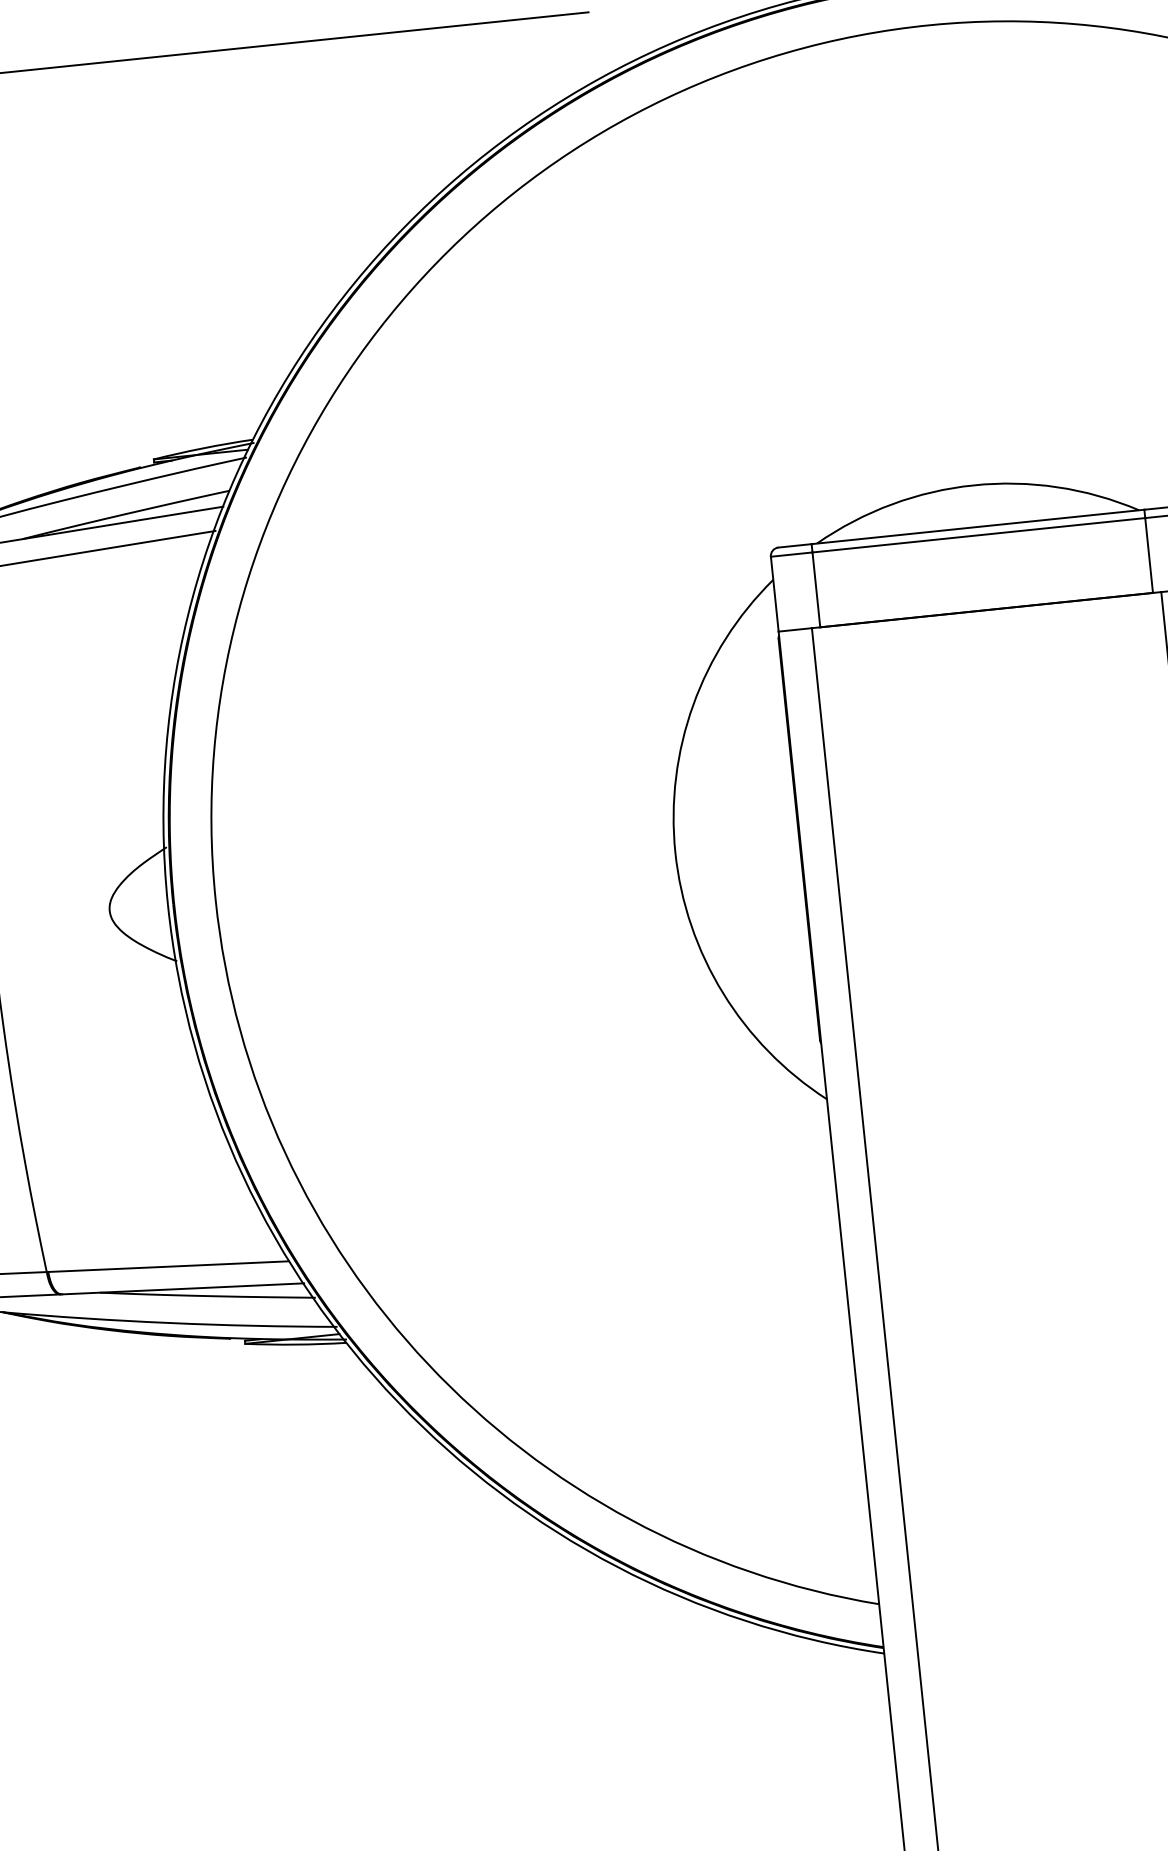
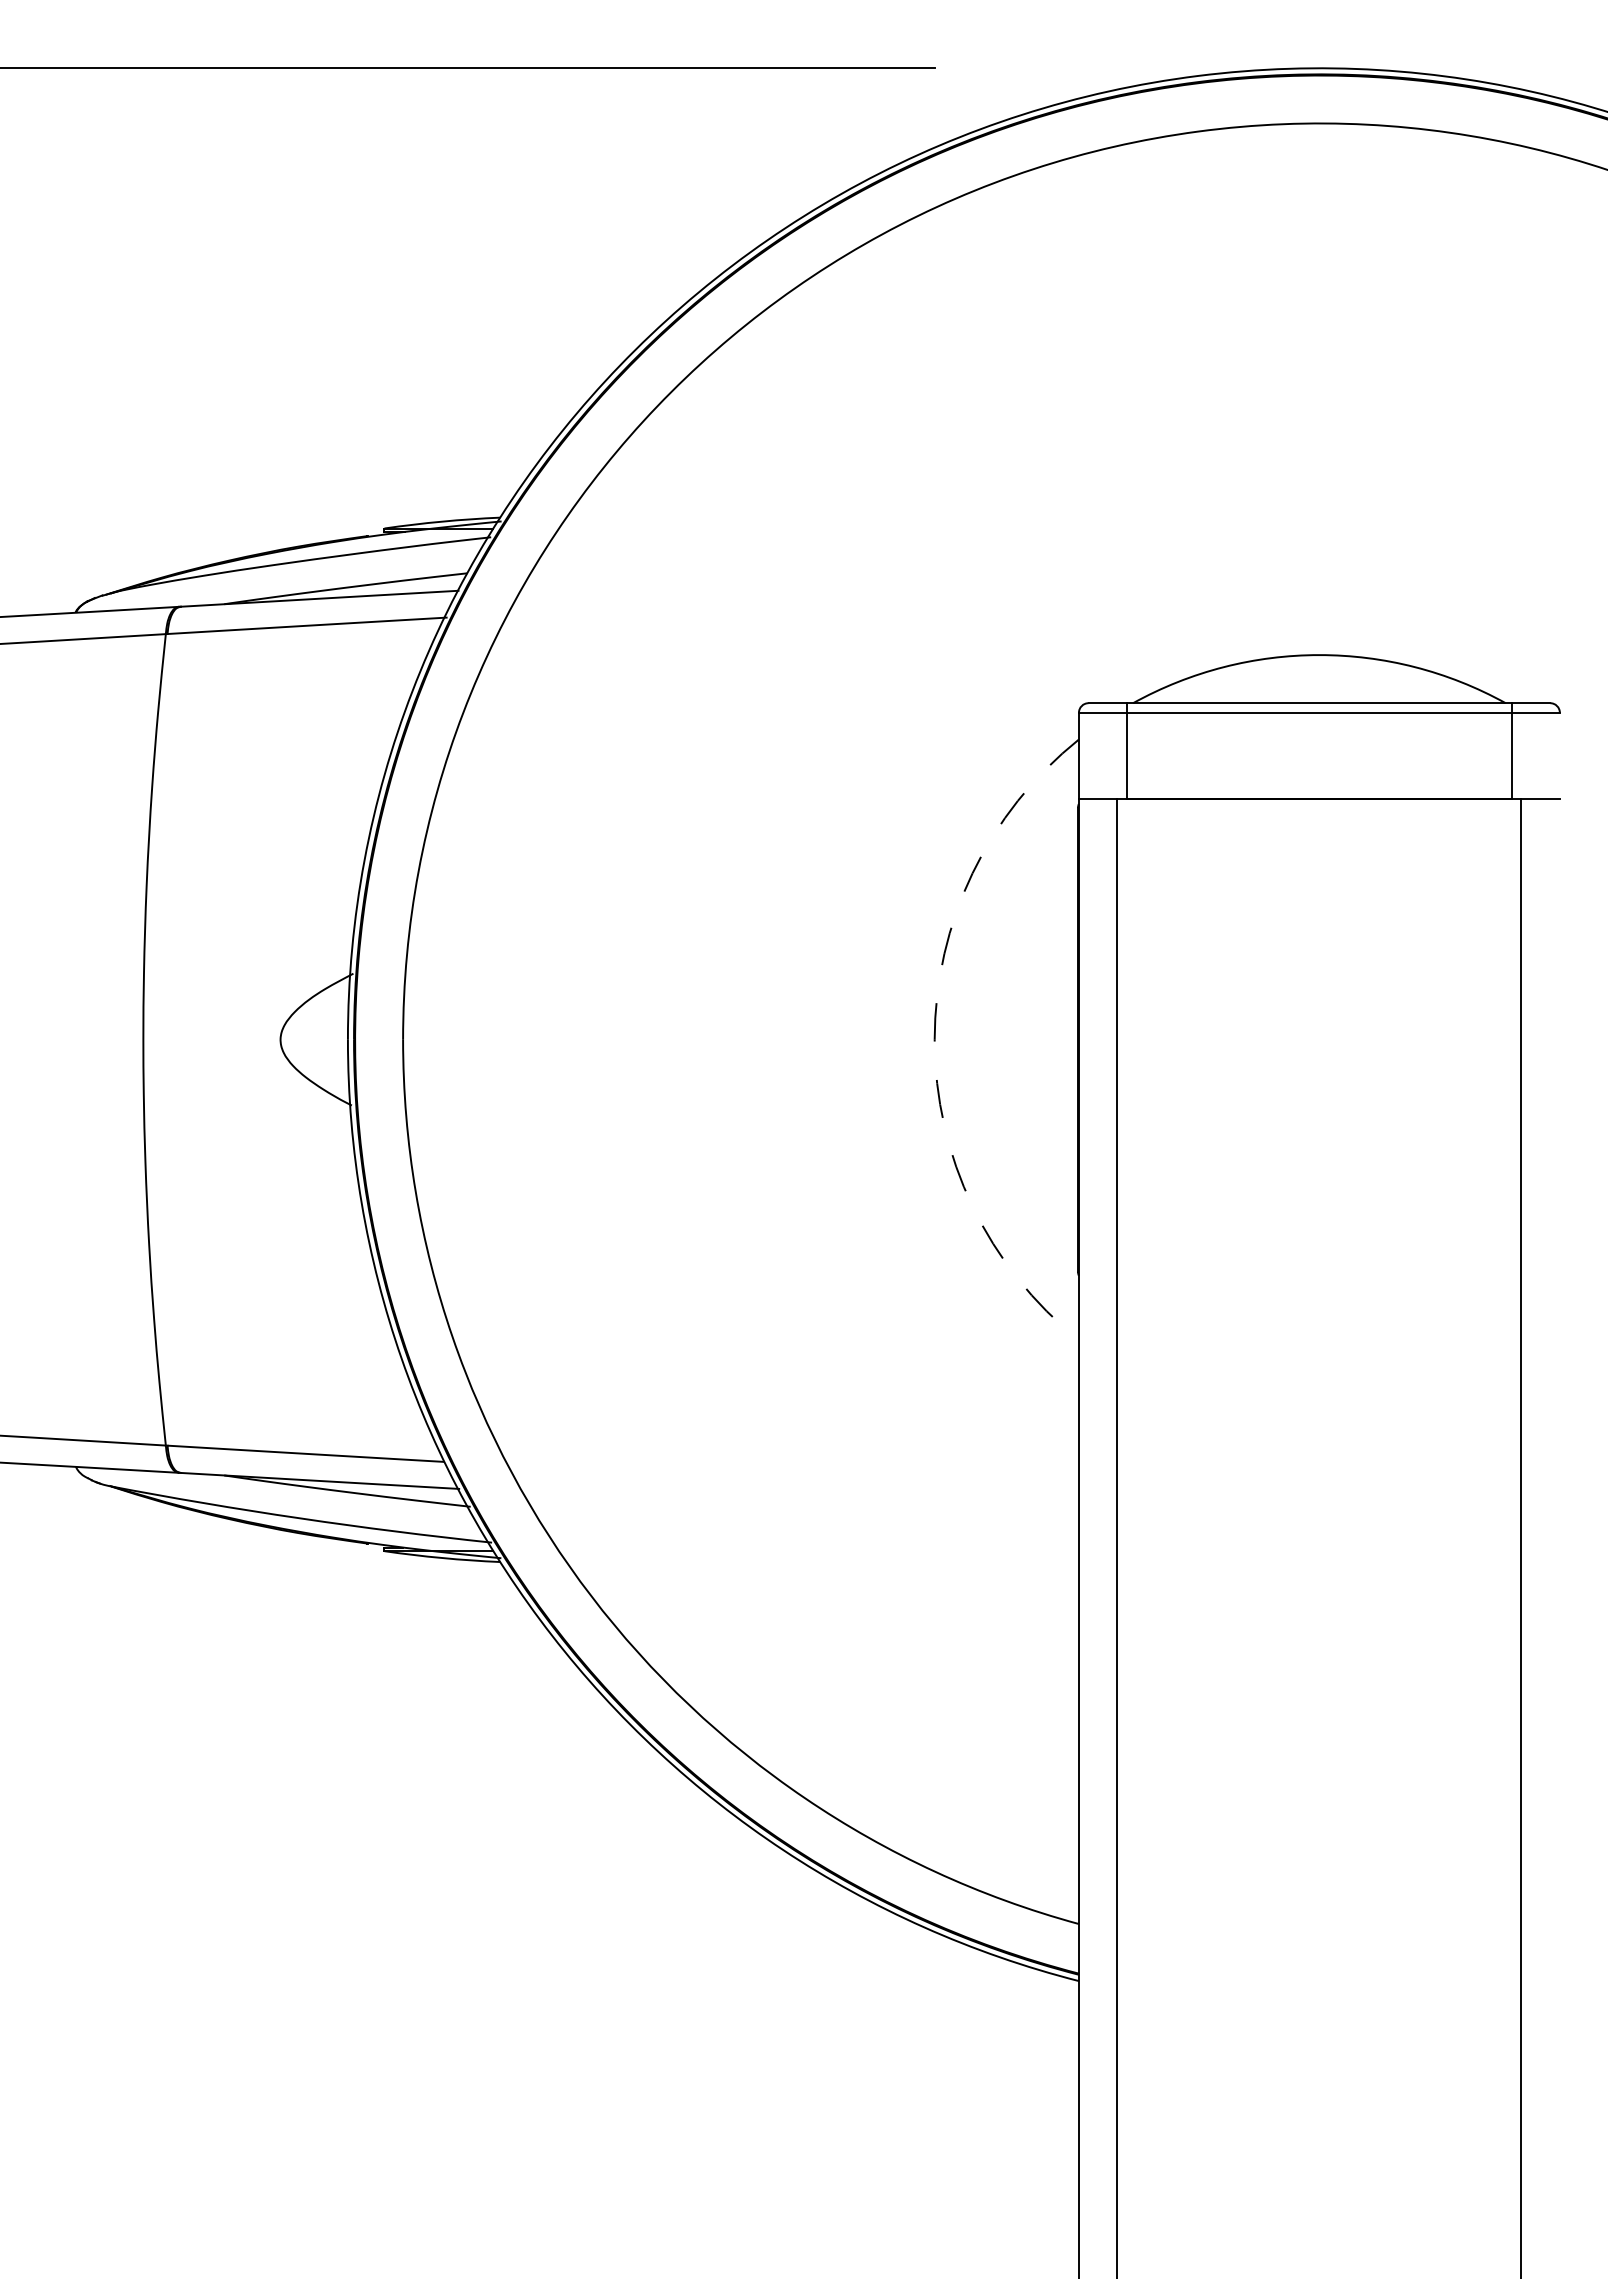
arc: (675, 852) -> (934, 1039), solid -> dashed

